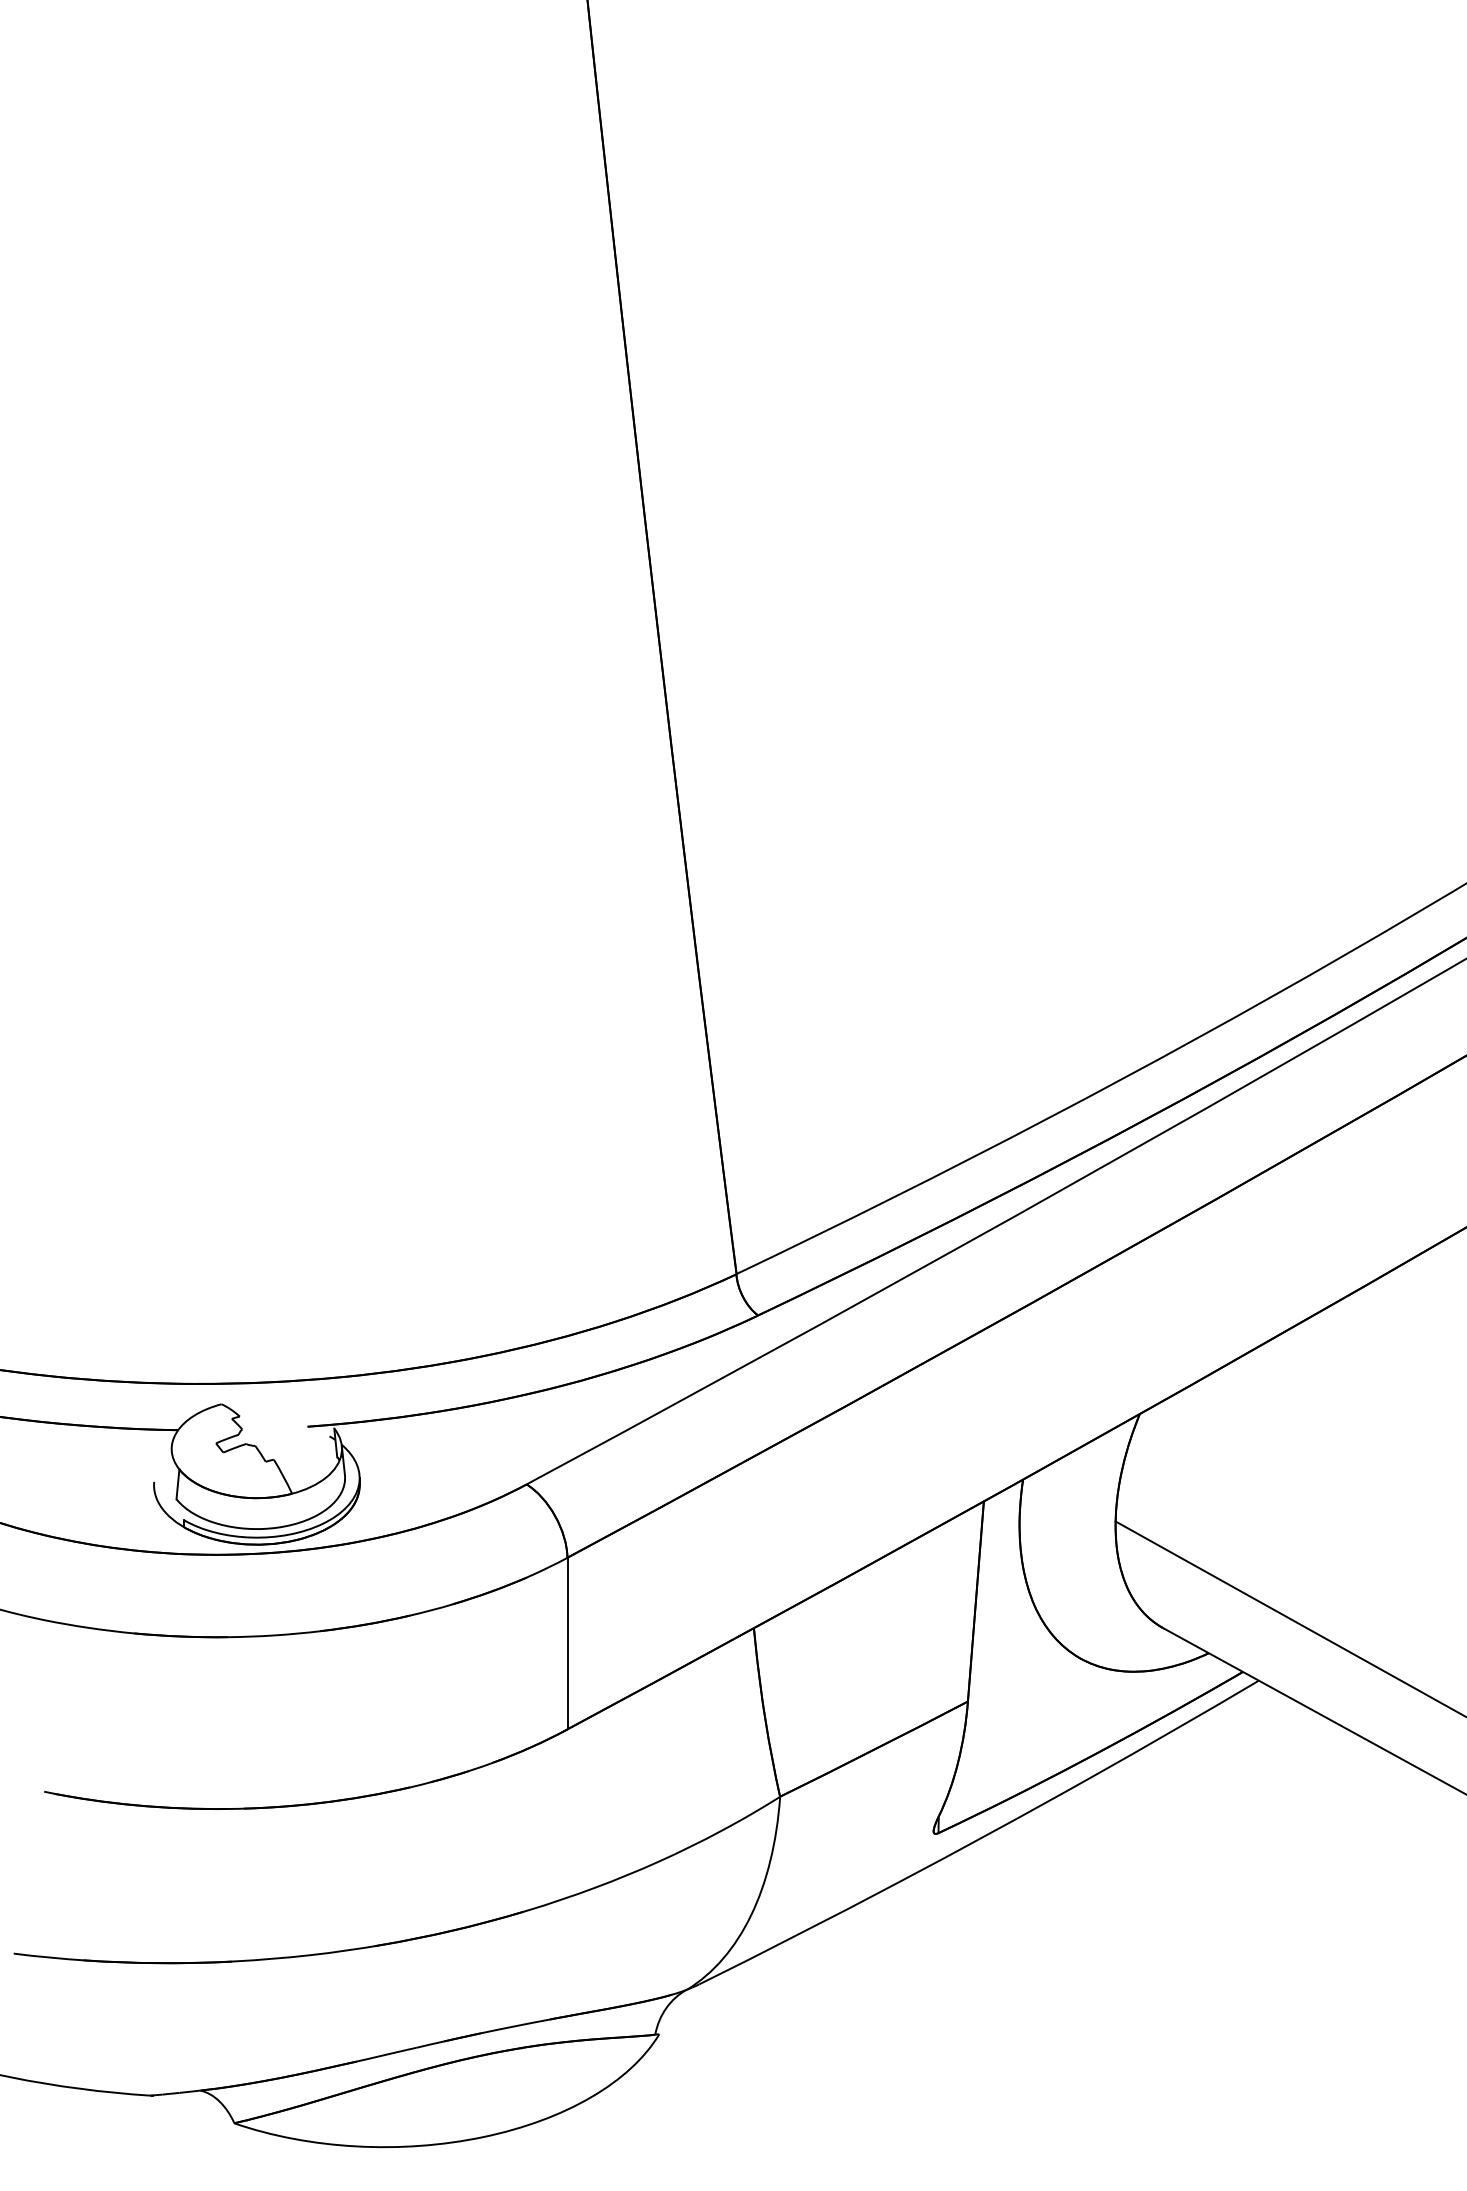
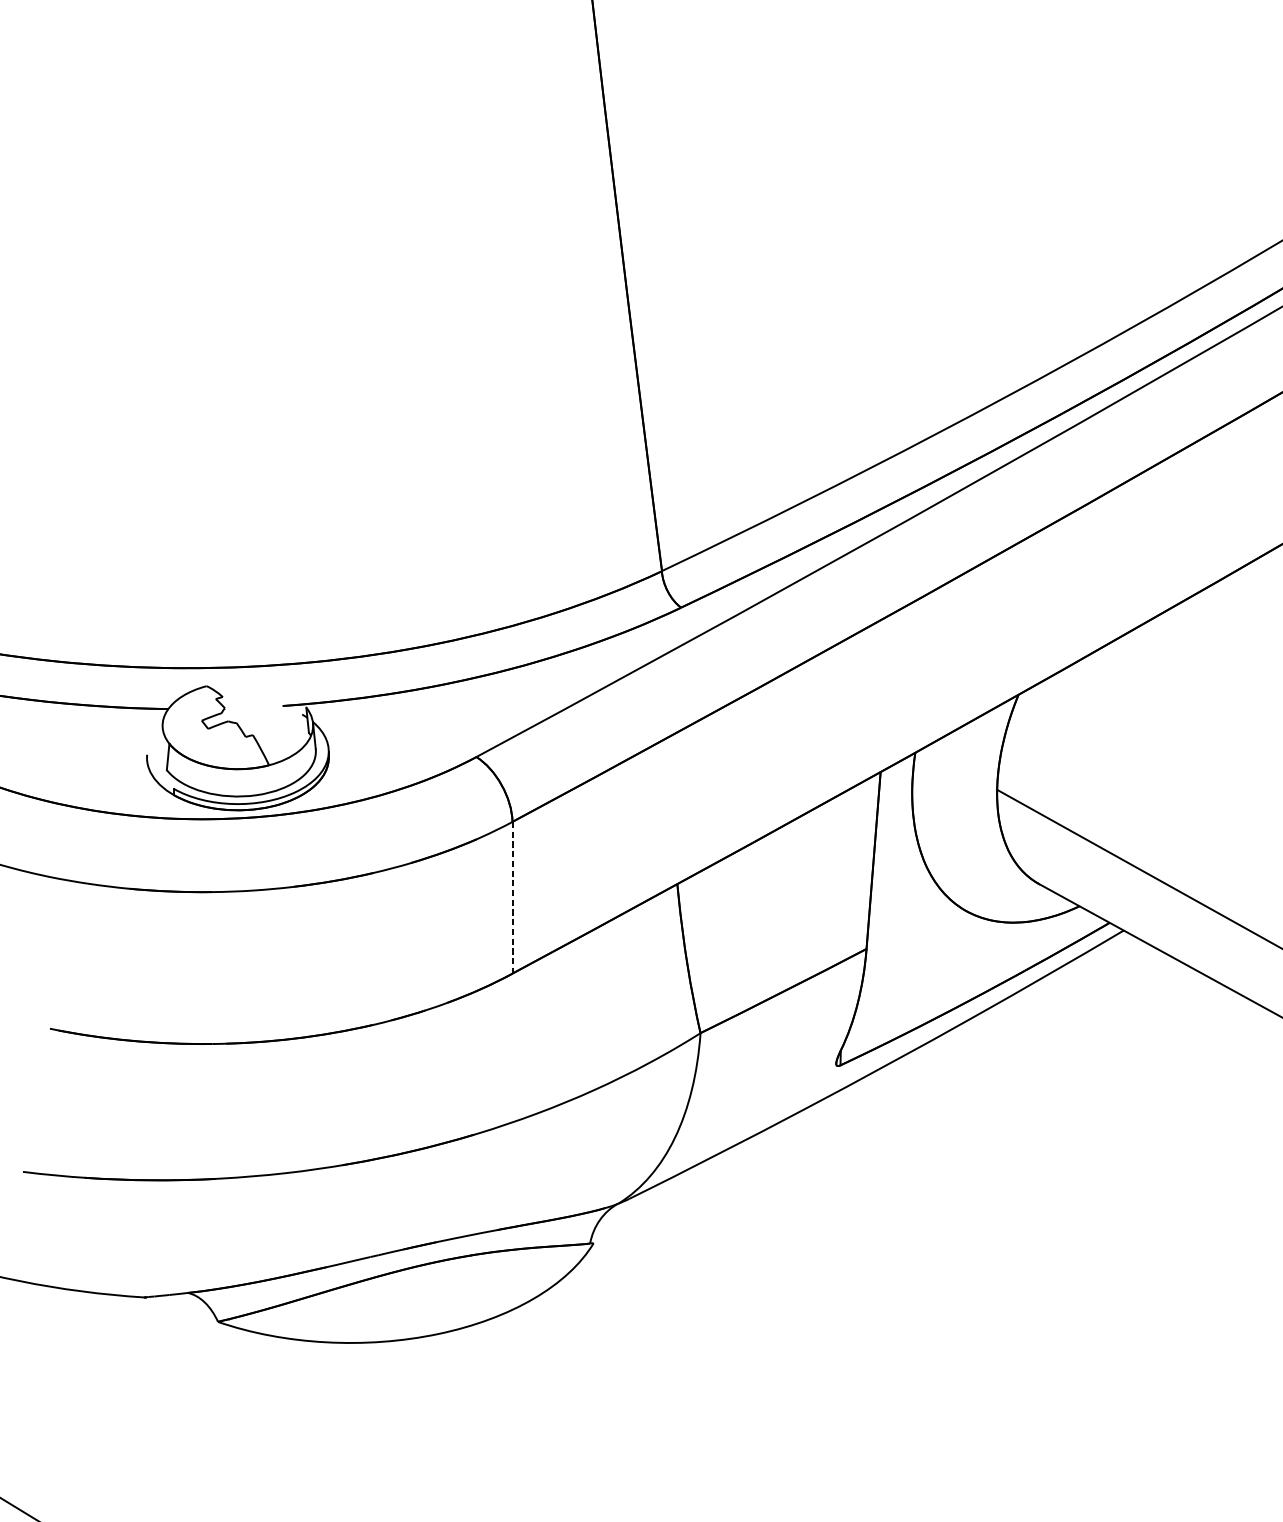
line: (567, 1643) -> (512, 897), solid -> dashed

